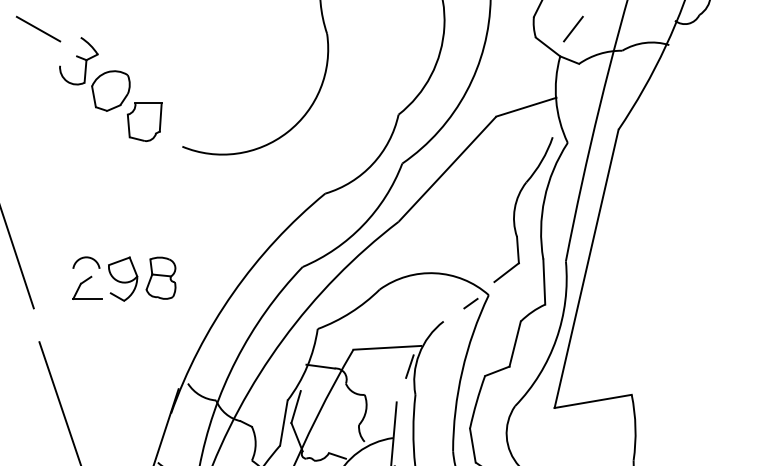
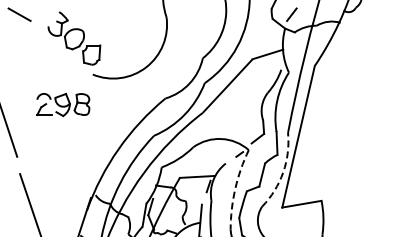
part: (110, 89) -> (74, 38), moved
part: (124, 278) -> (63, 104), moved
arc: (556, 339) -> (283, 172), solid -> dashed
arc: (462, 370) -> (235, 188), solid -> dashed

